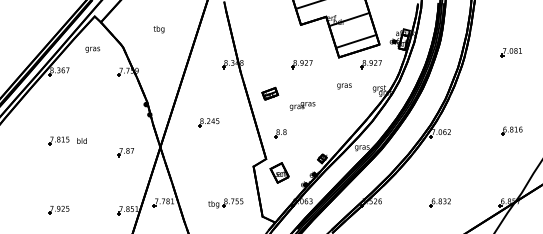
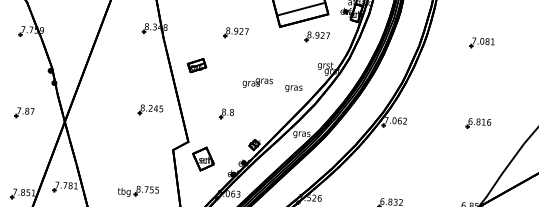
part: (510, 52) -> (481, 43), moved
text: (344, 86) -> (293, 88), moved
text: (302, 106) -> (257, 83), moved
part: (208, 122) -> (150, 109), moved
part: (280, 133) -> (226, 113), moved
part: (125, 152) -> (24, 112), moved

